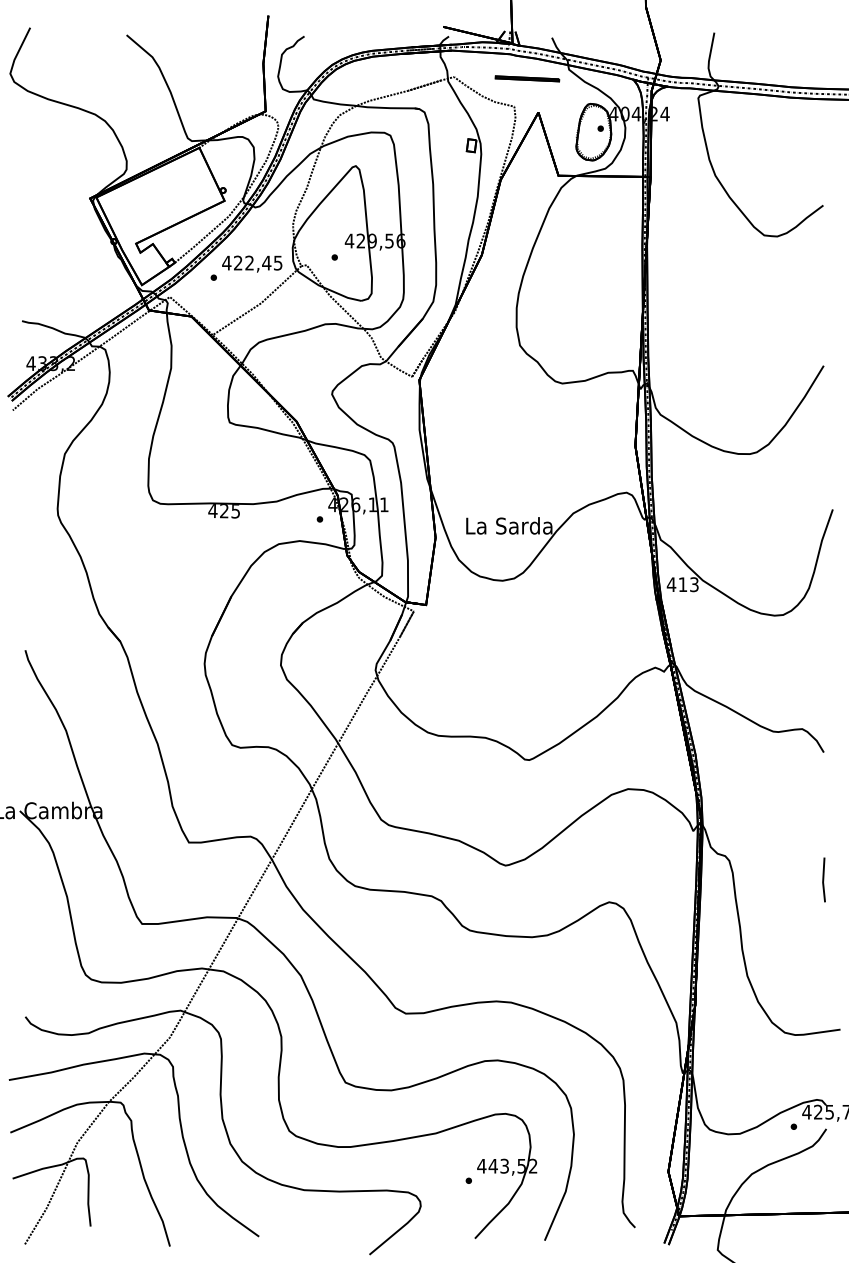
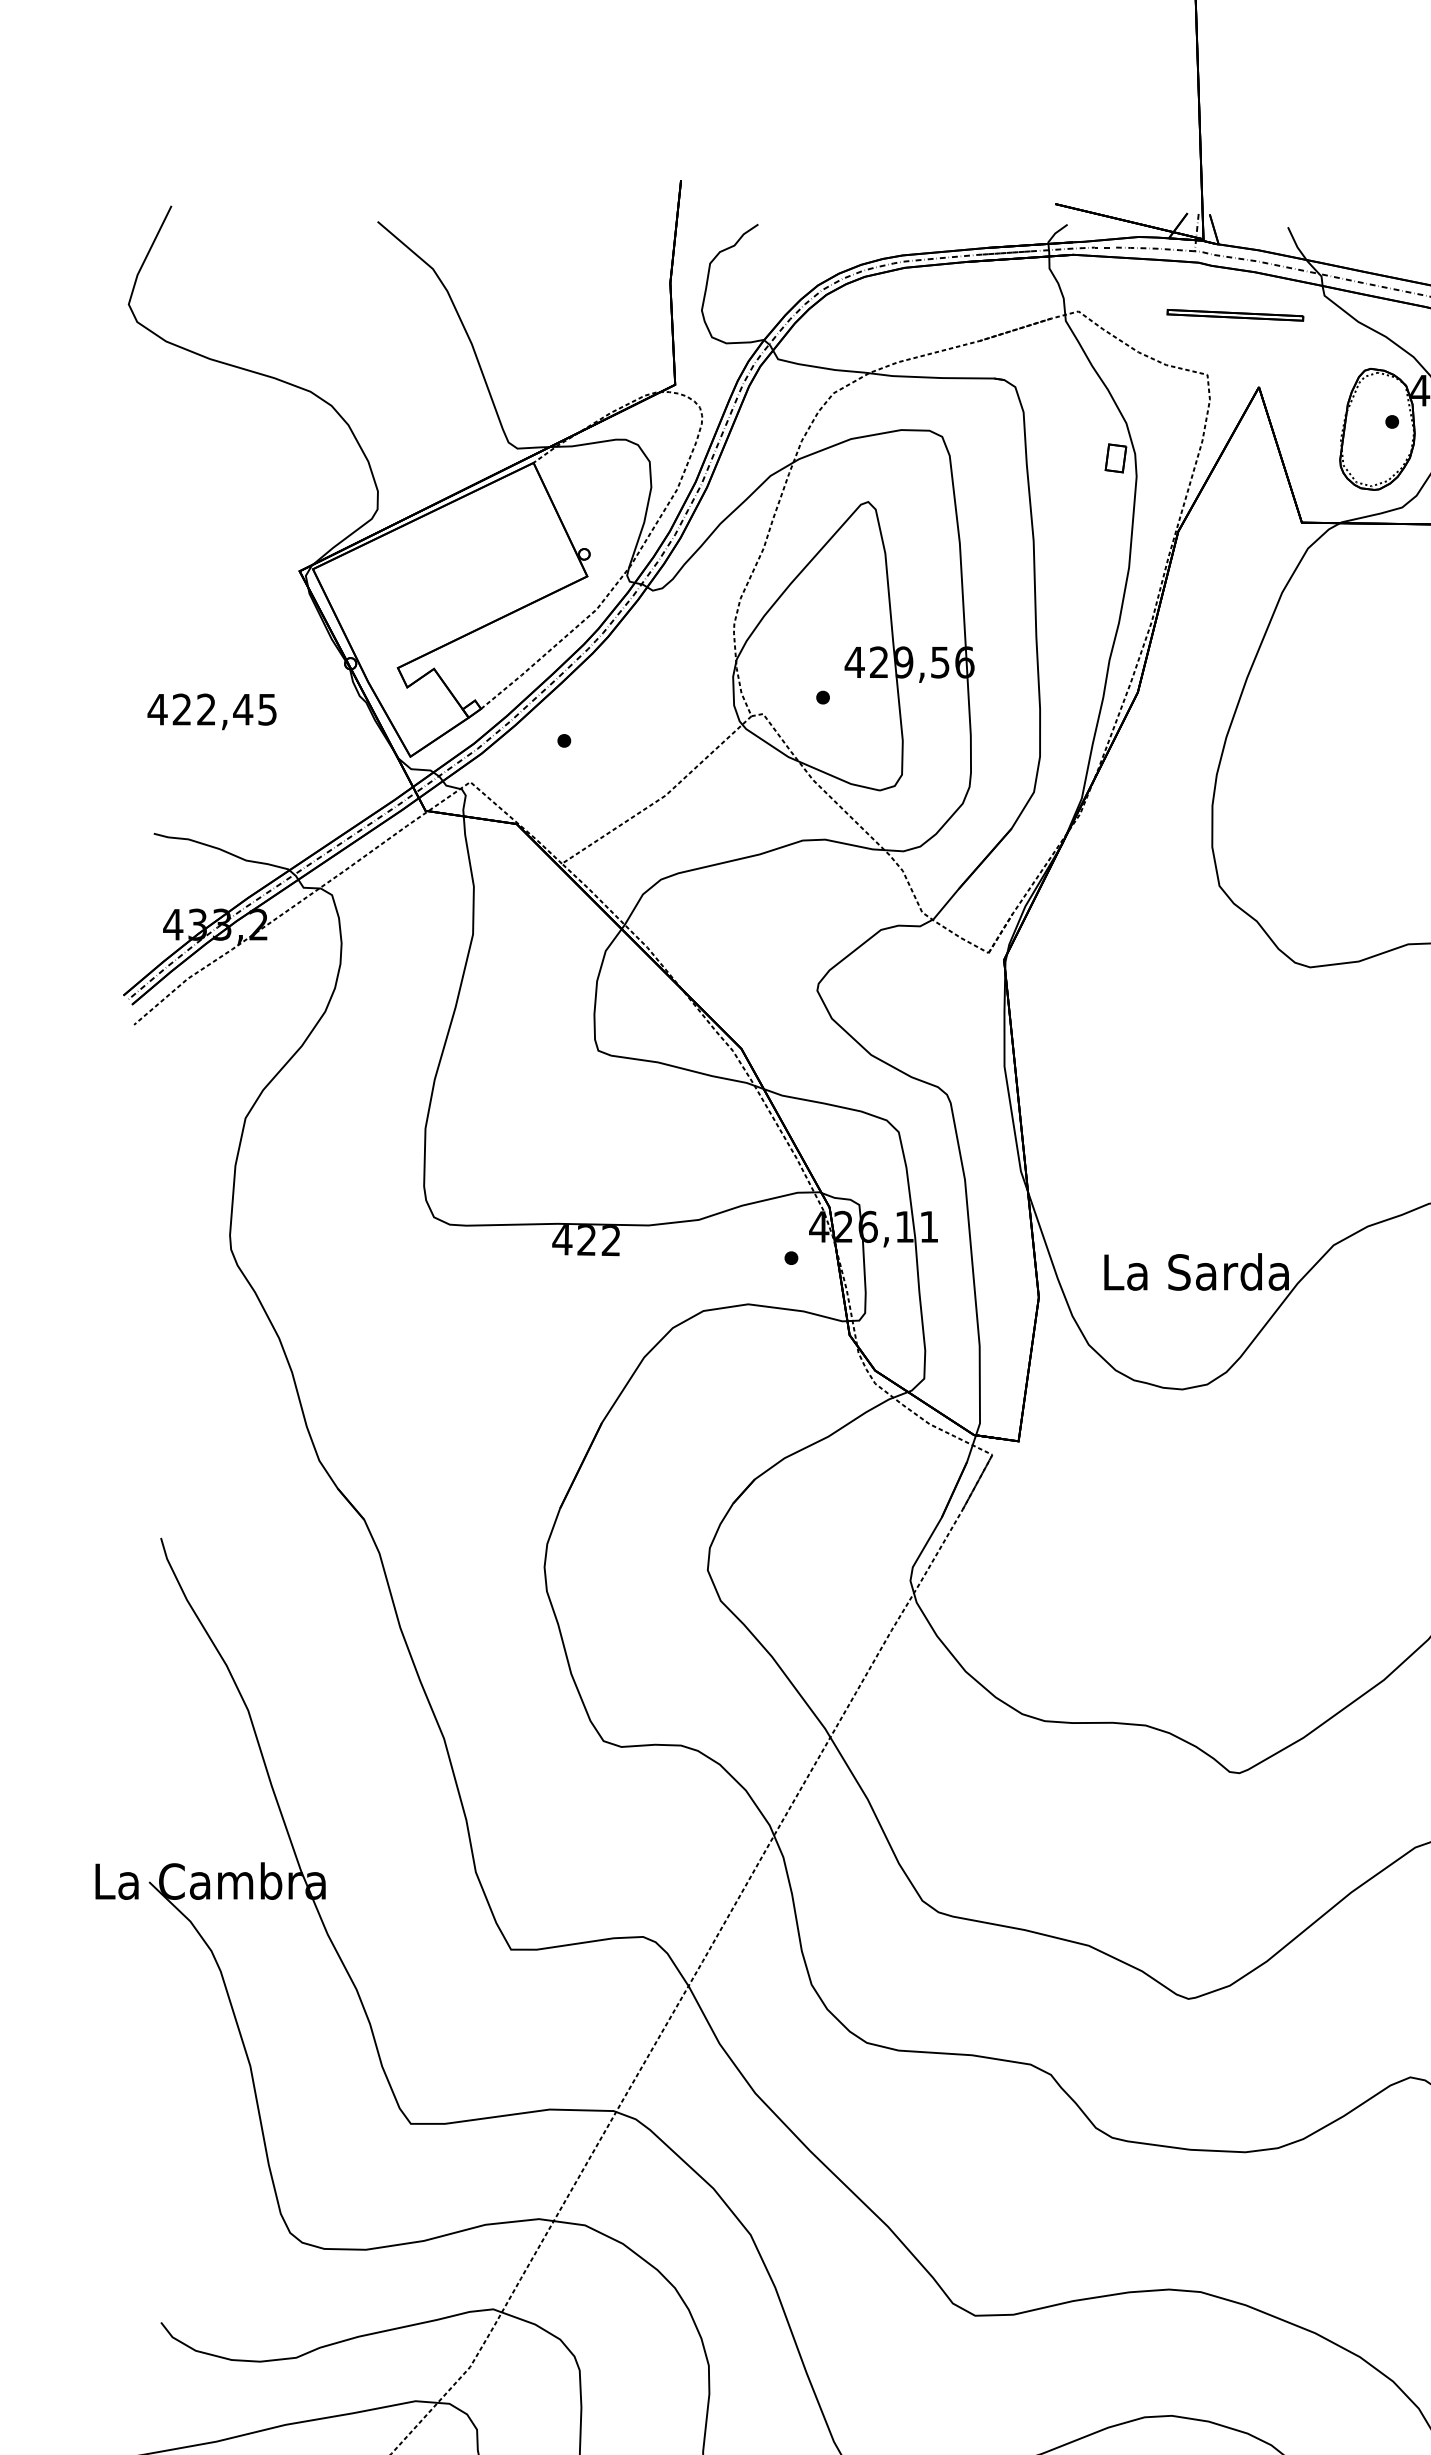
text: (252, 263) -> (212, 710), moved
text: (235, 511) -> (610, 1241), 425 -> 422

